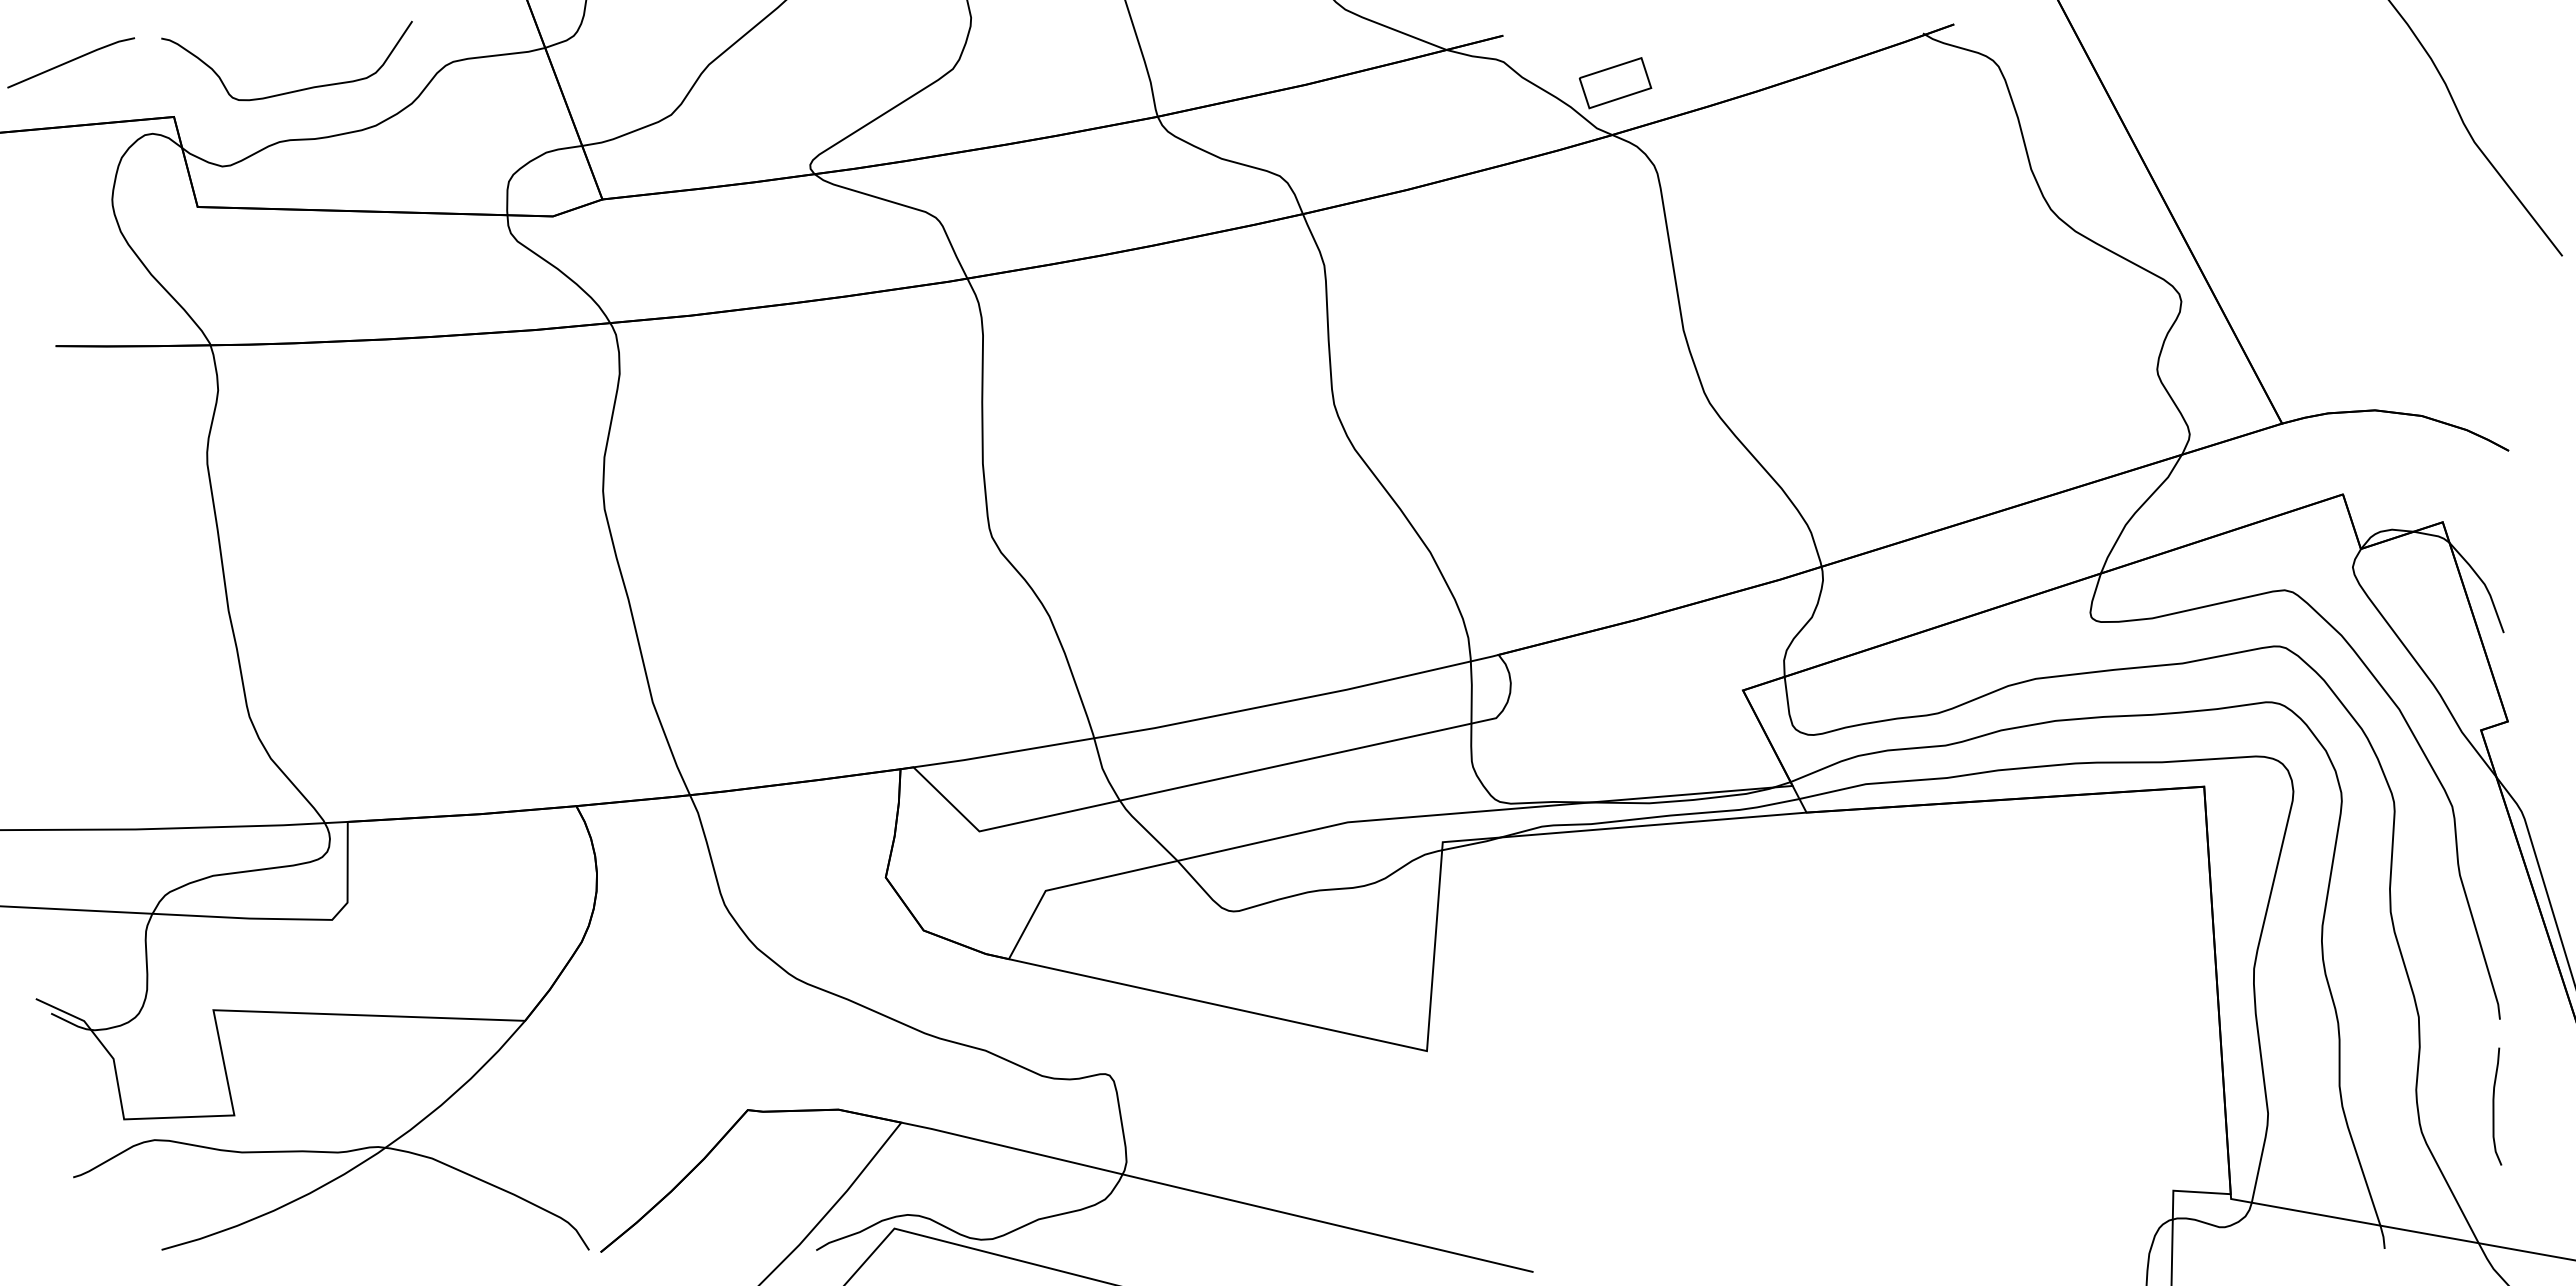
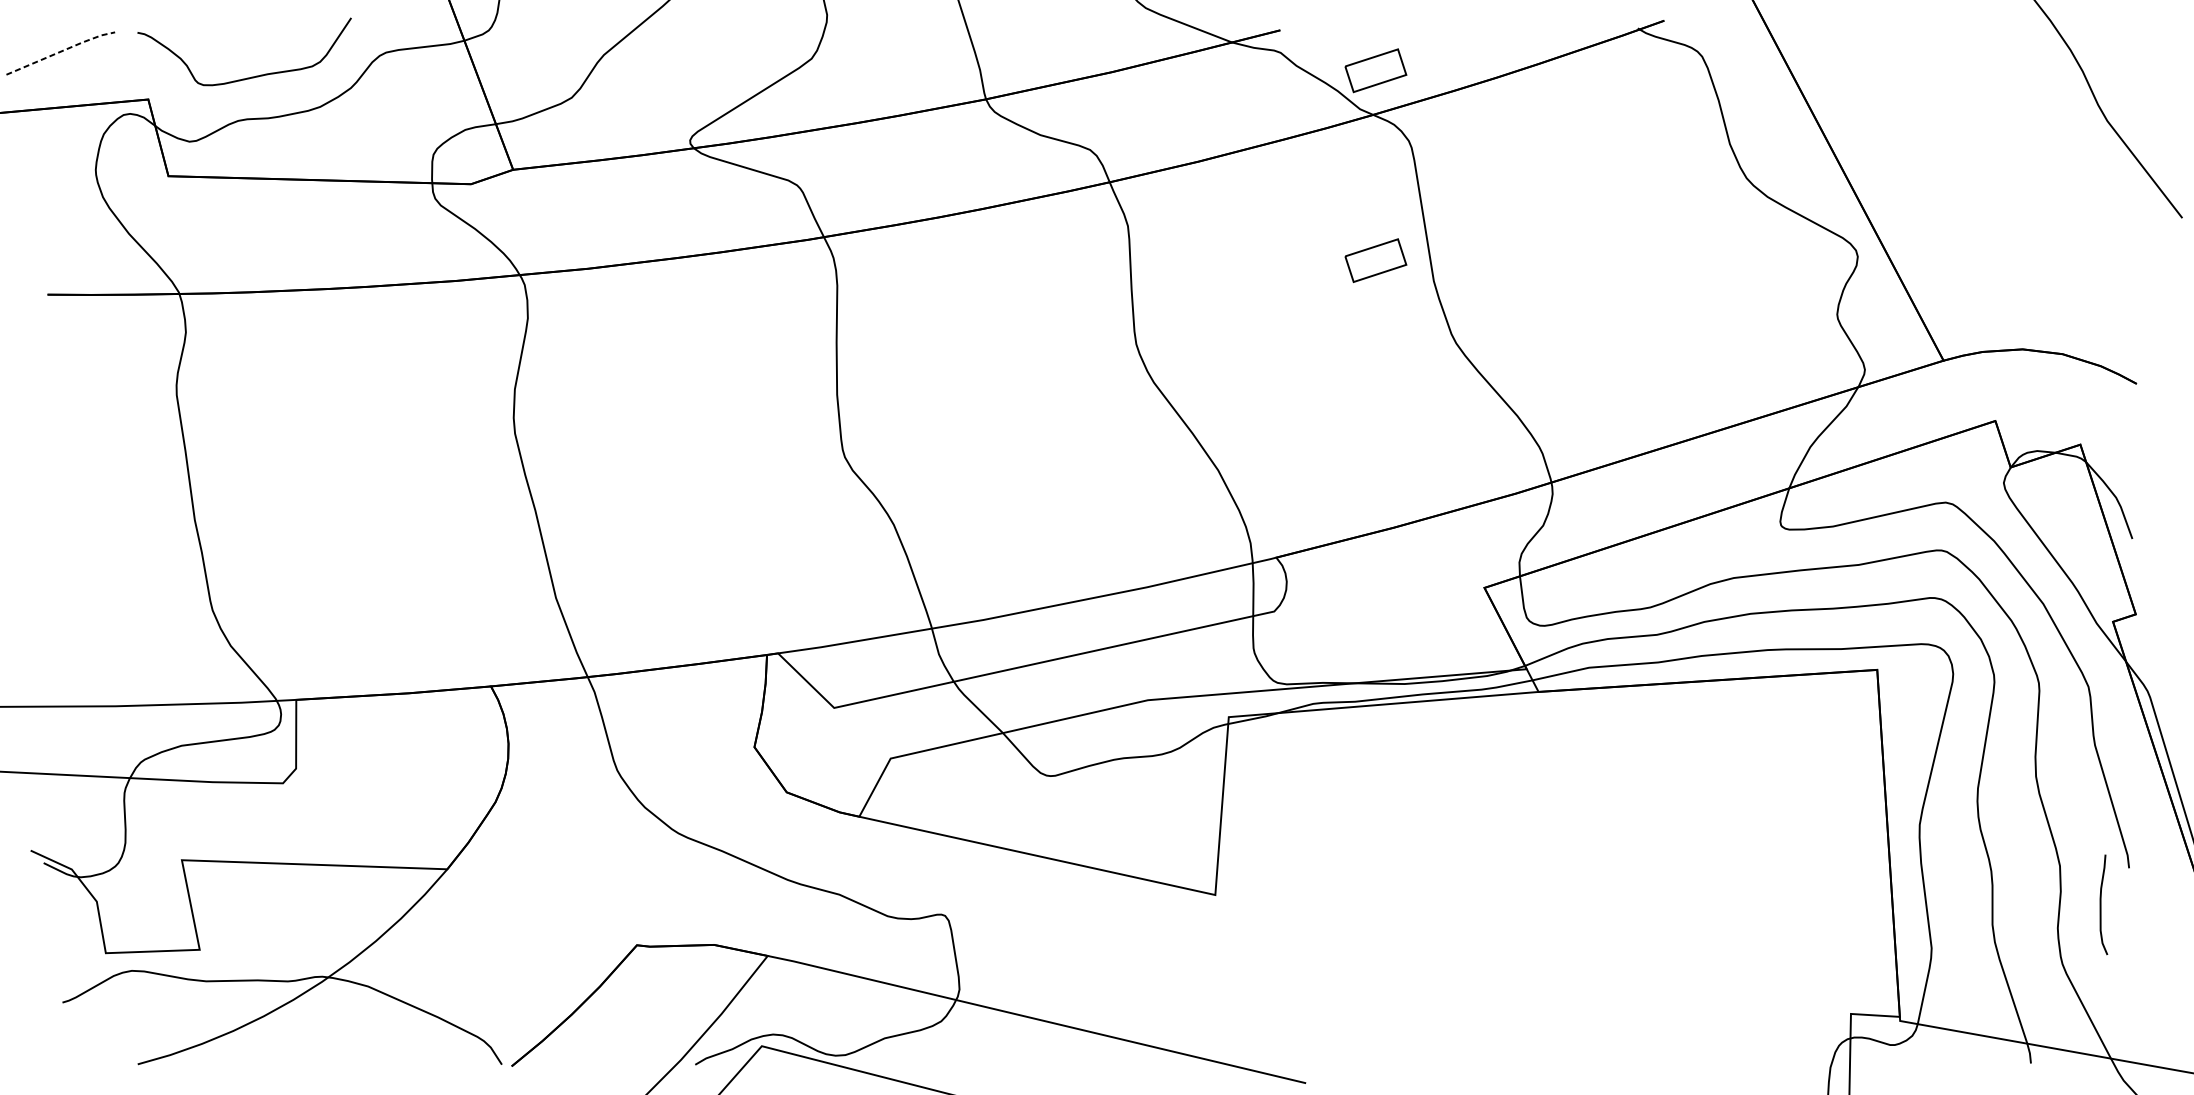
line: (72, 60) -> (61, 51), solid -> dashed
part: (1615, 306) -> (1375, 260), added
curve: (2494, 1106) -> (2101, 904), moved

